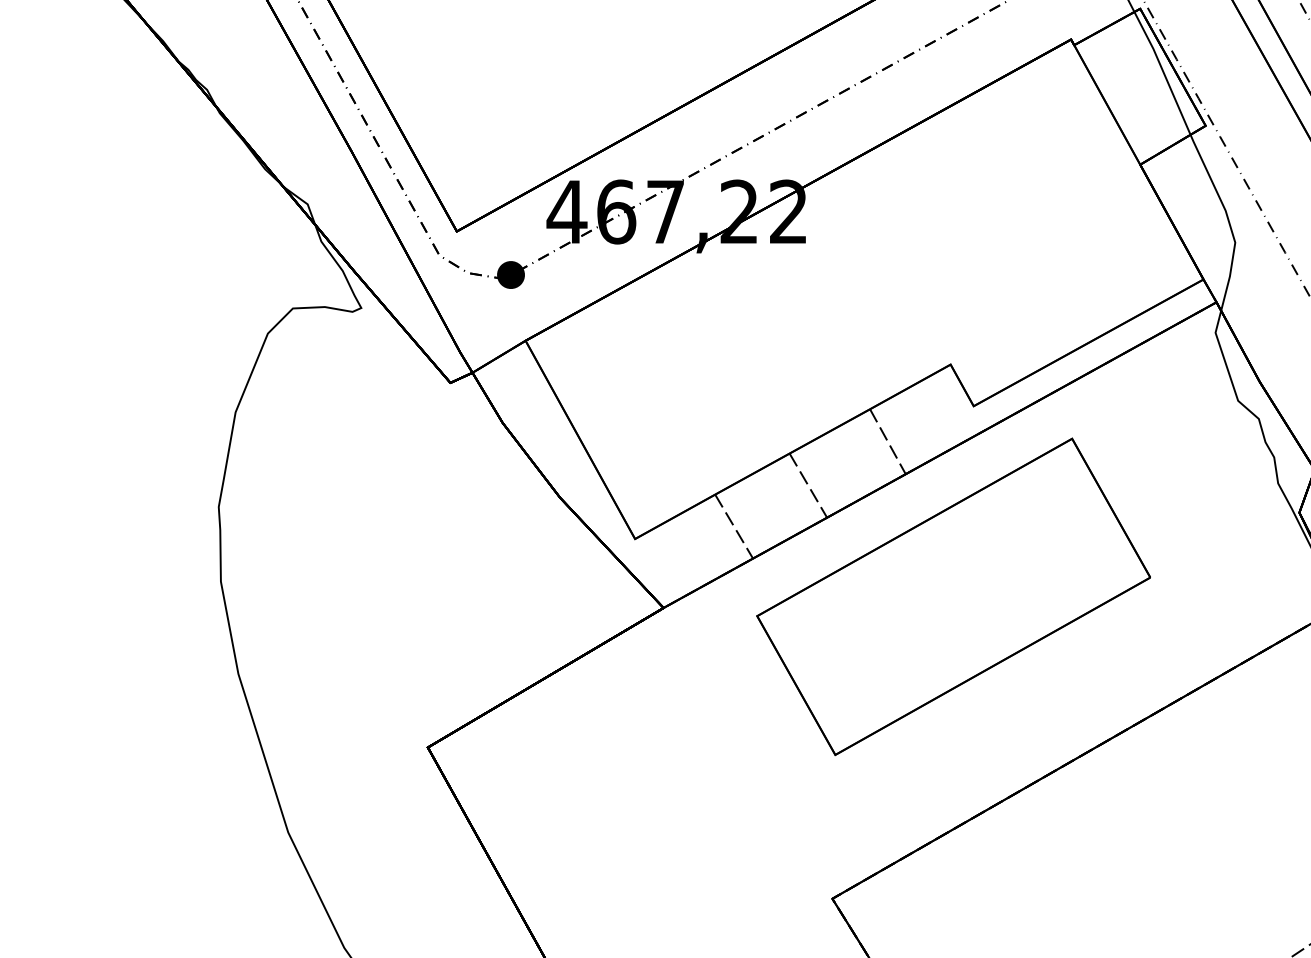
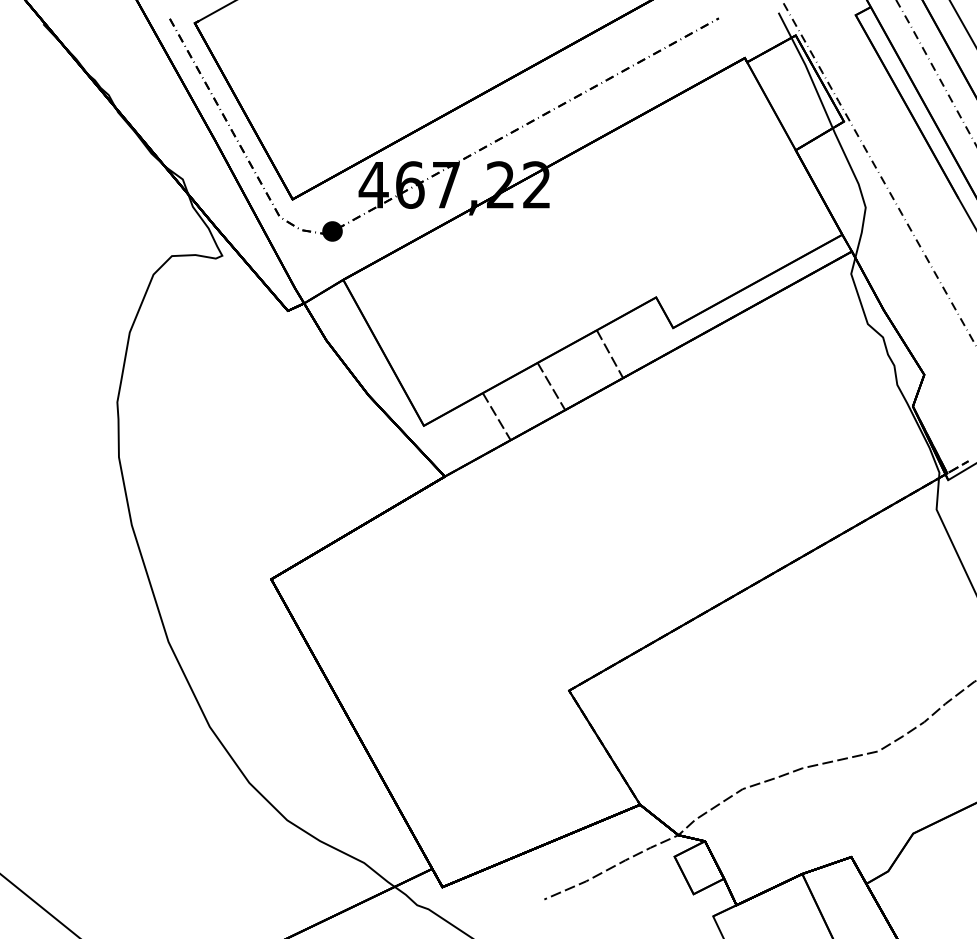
part: (952, 596) -> (657, 468), removed

